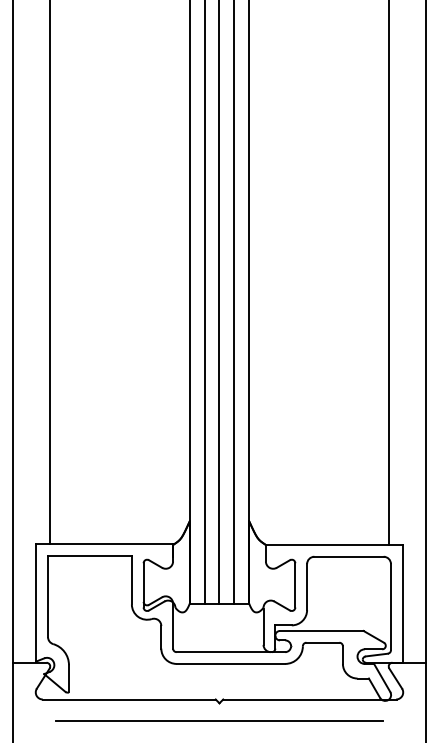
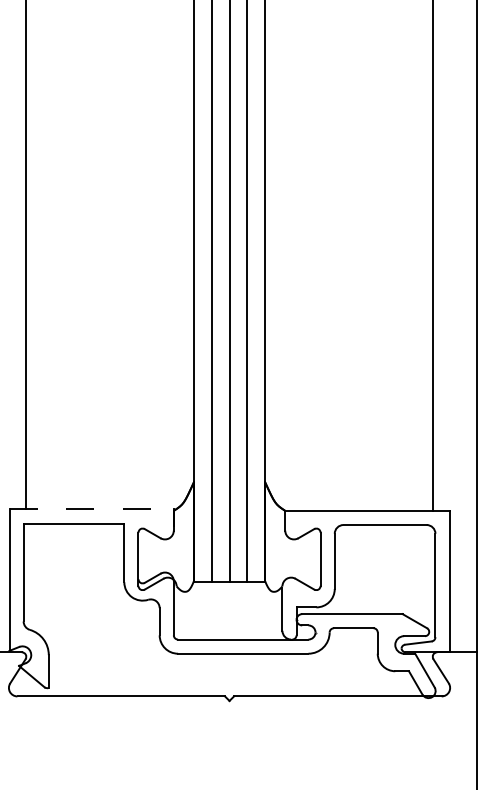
line: (105, 543) -> (92, 509), solid -> dashed
line: (219, 720) -> (229, 721), removed

